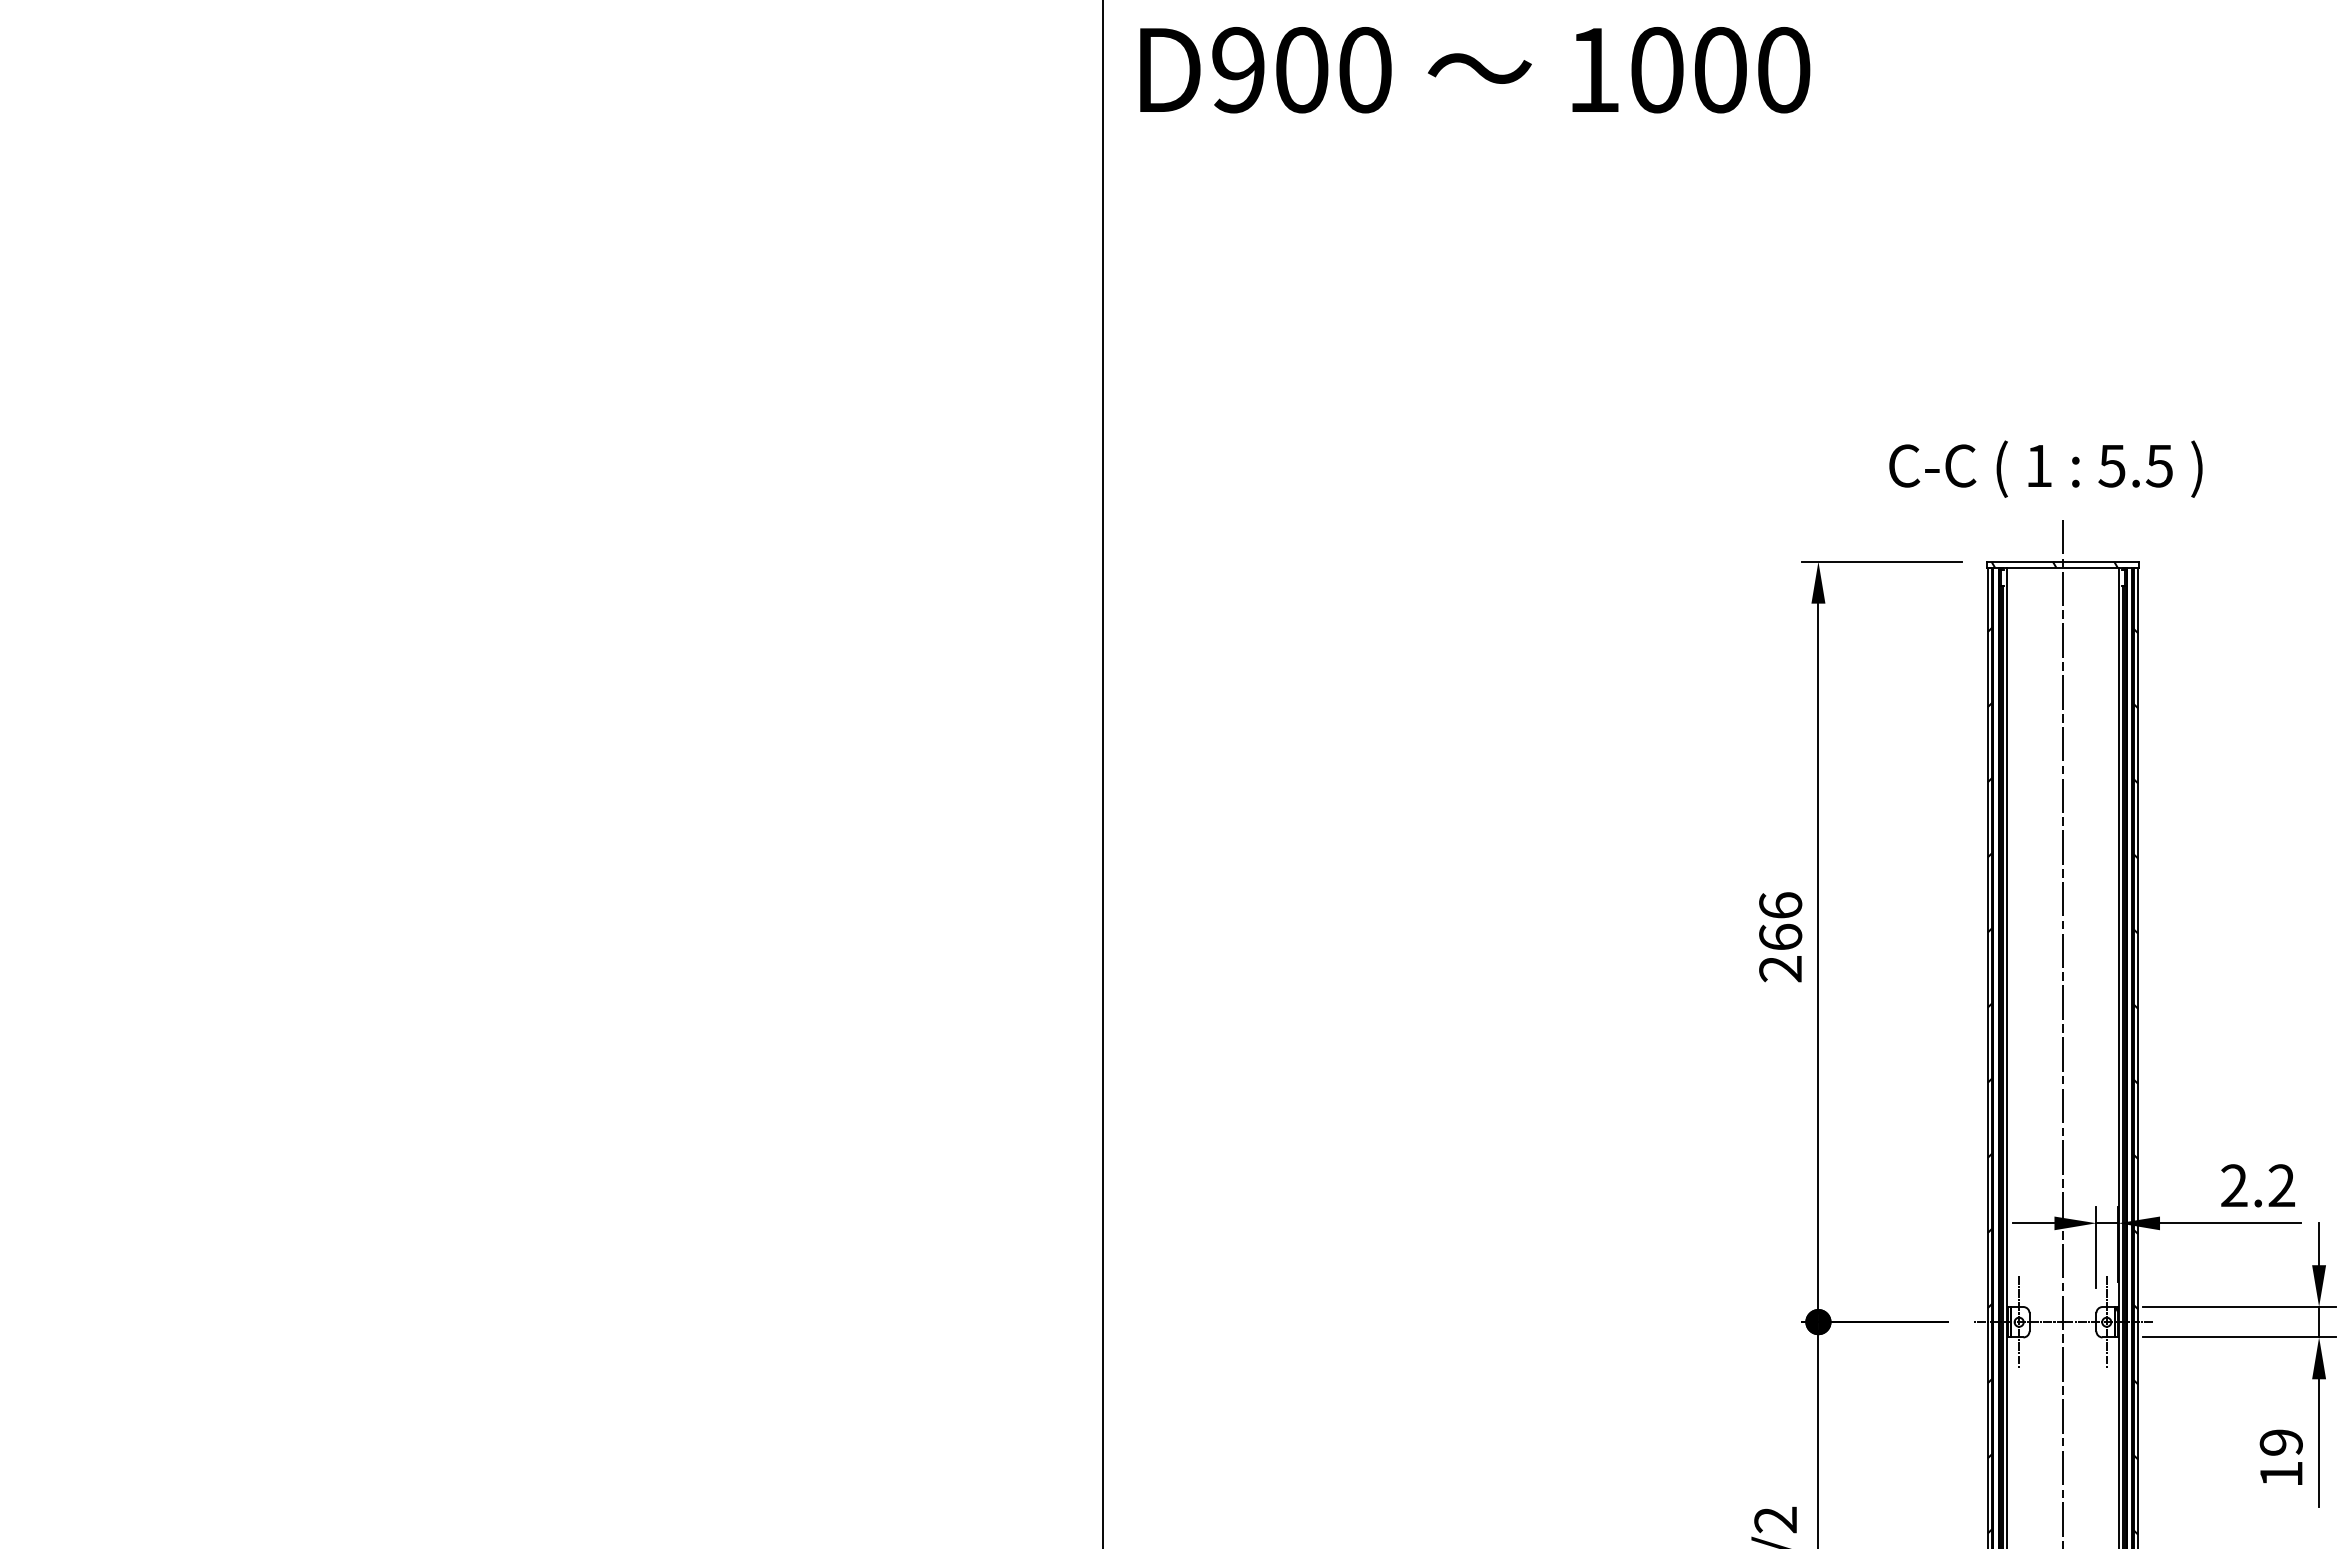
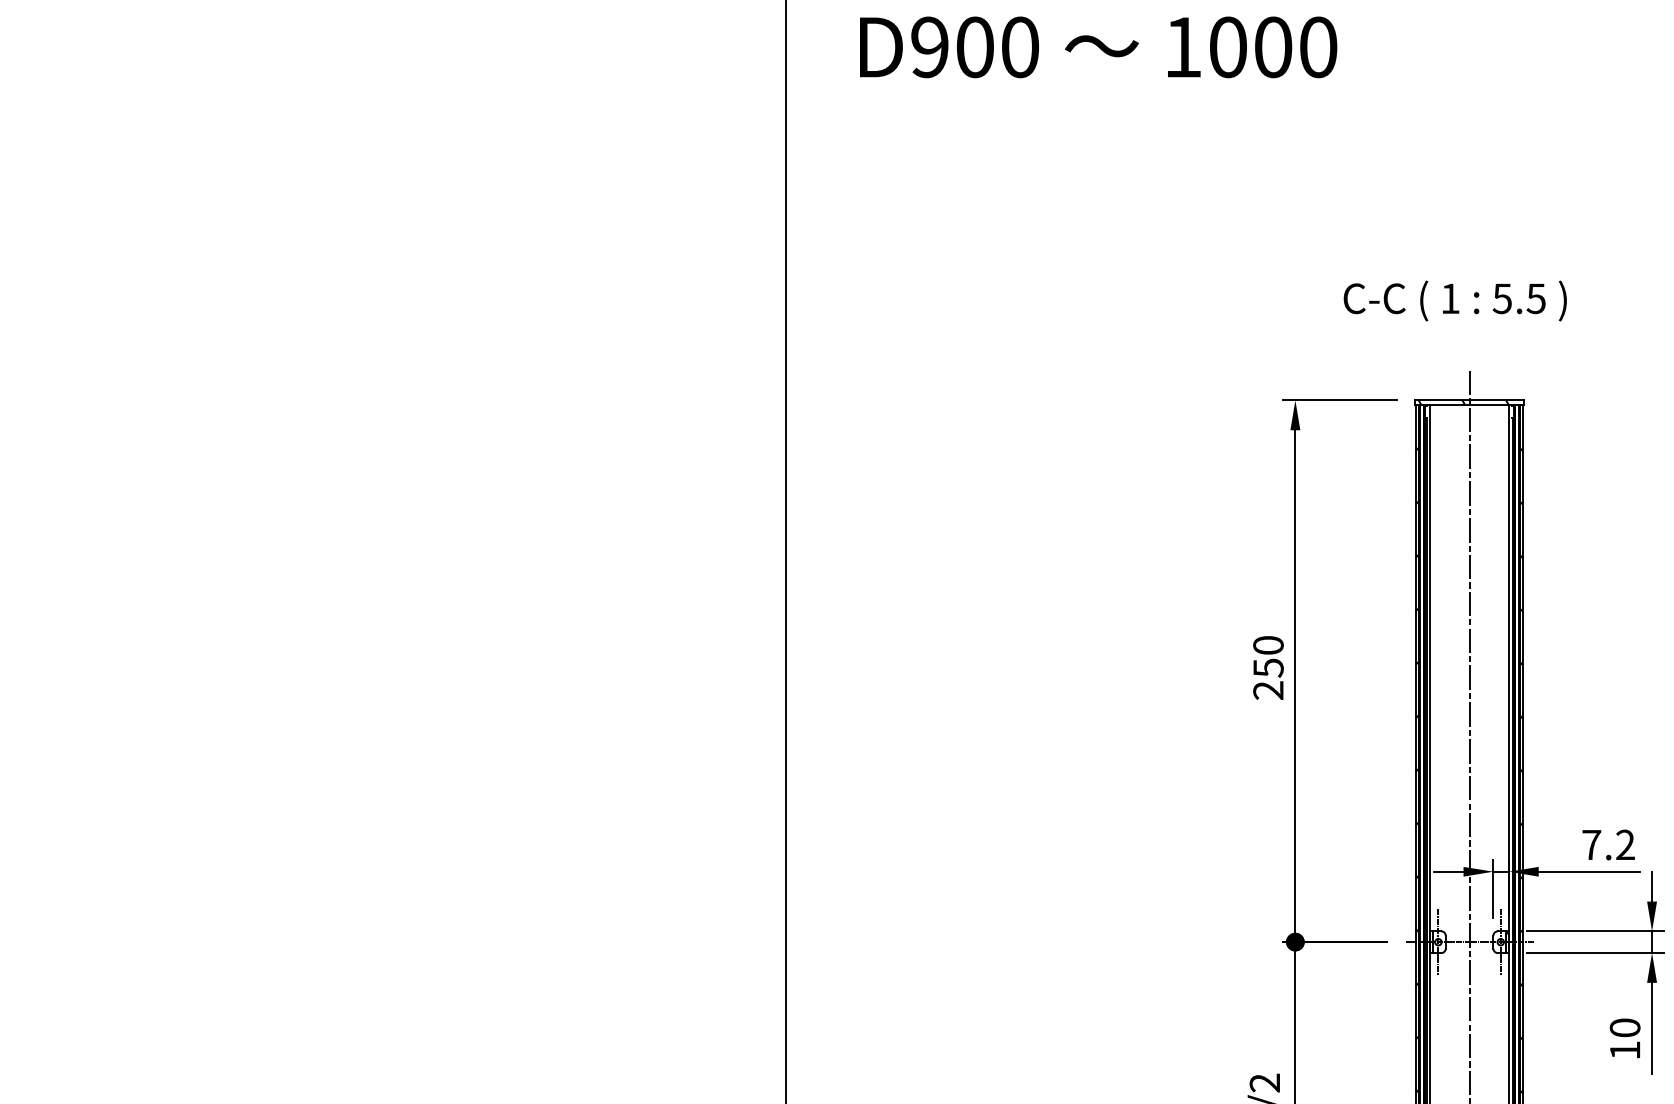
text: (1475, 70) -> (1098, 47), moved
text: (2045, 468) -> (1455, 300), moved
text: (1780, 921) -> (1268, 656), 266 -> 250
text: (2234, 1185) -> (1591, 844), 2.2 -> 7.2
text: (2280, 1442) -> (1624, 1027), 19 -> 10

